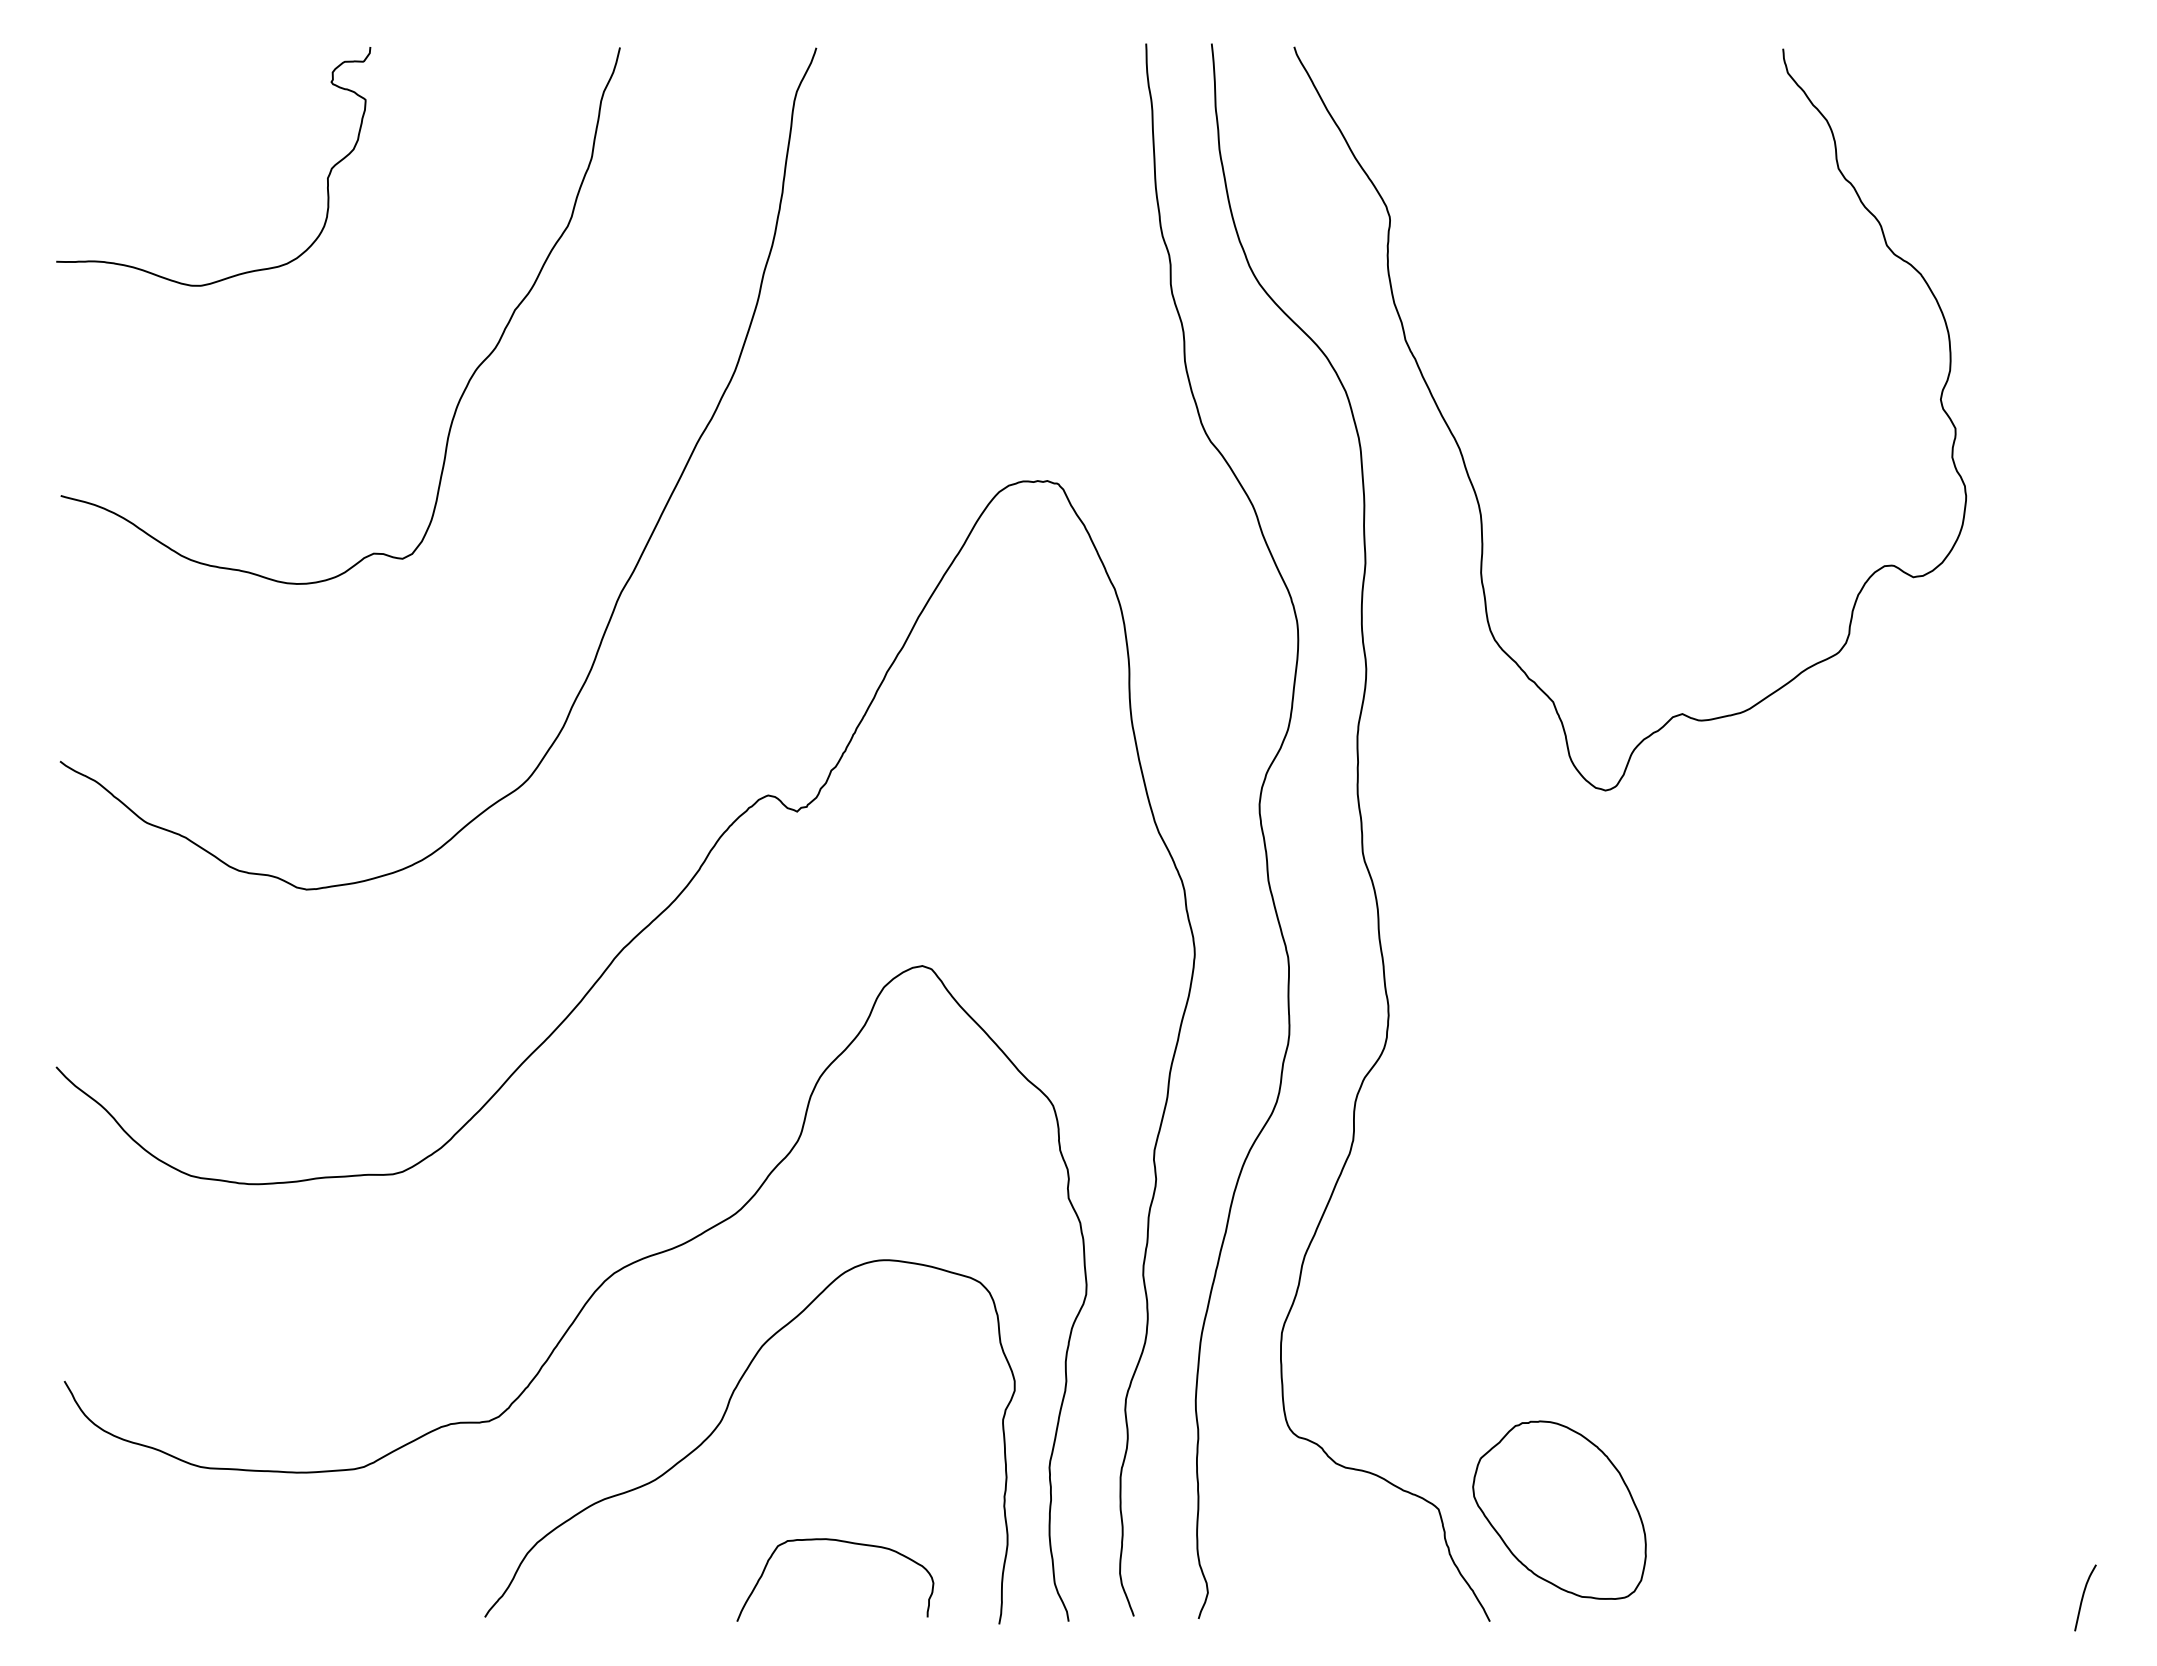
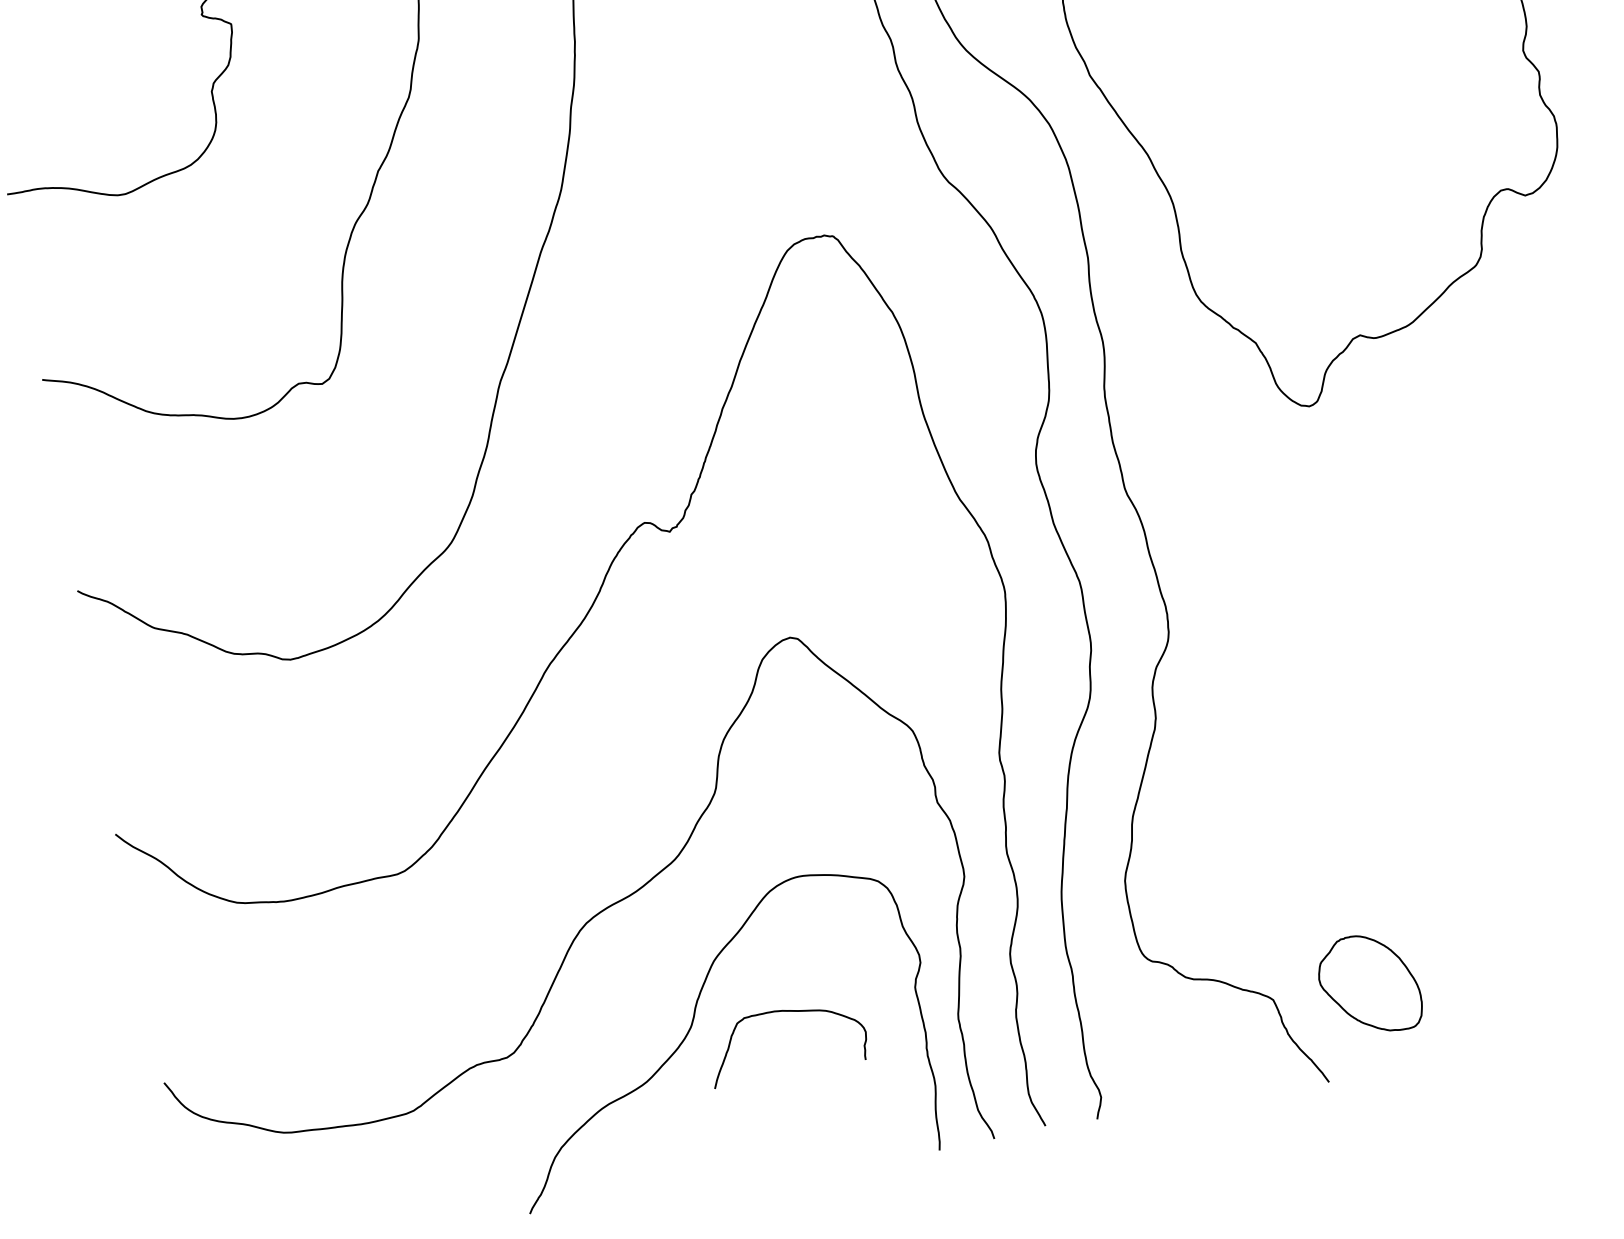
part: (1559, 1509) -> (1369, 983), size x0.7
curve: (842, 1542) -> (788, 1011), moved

